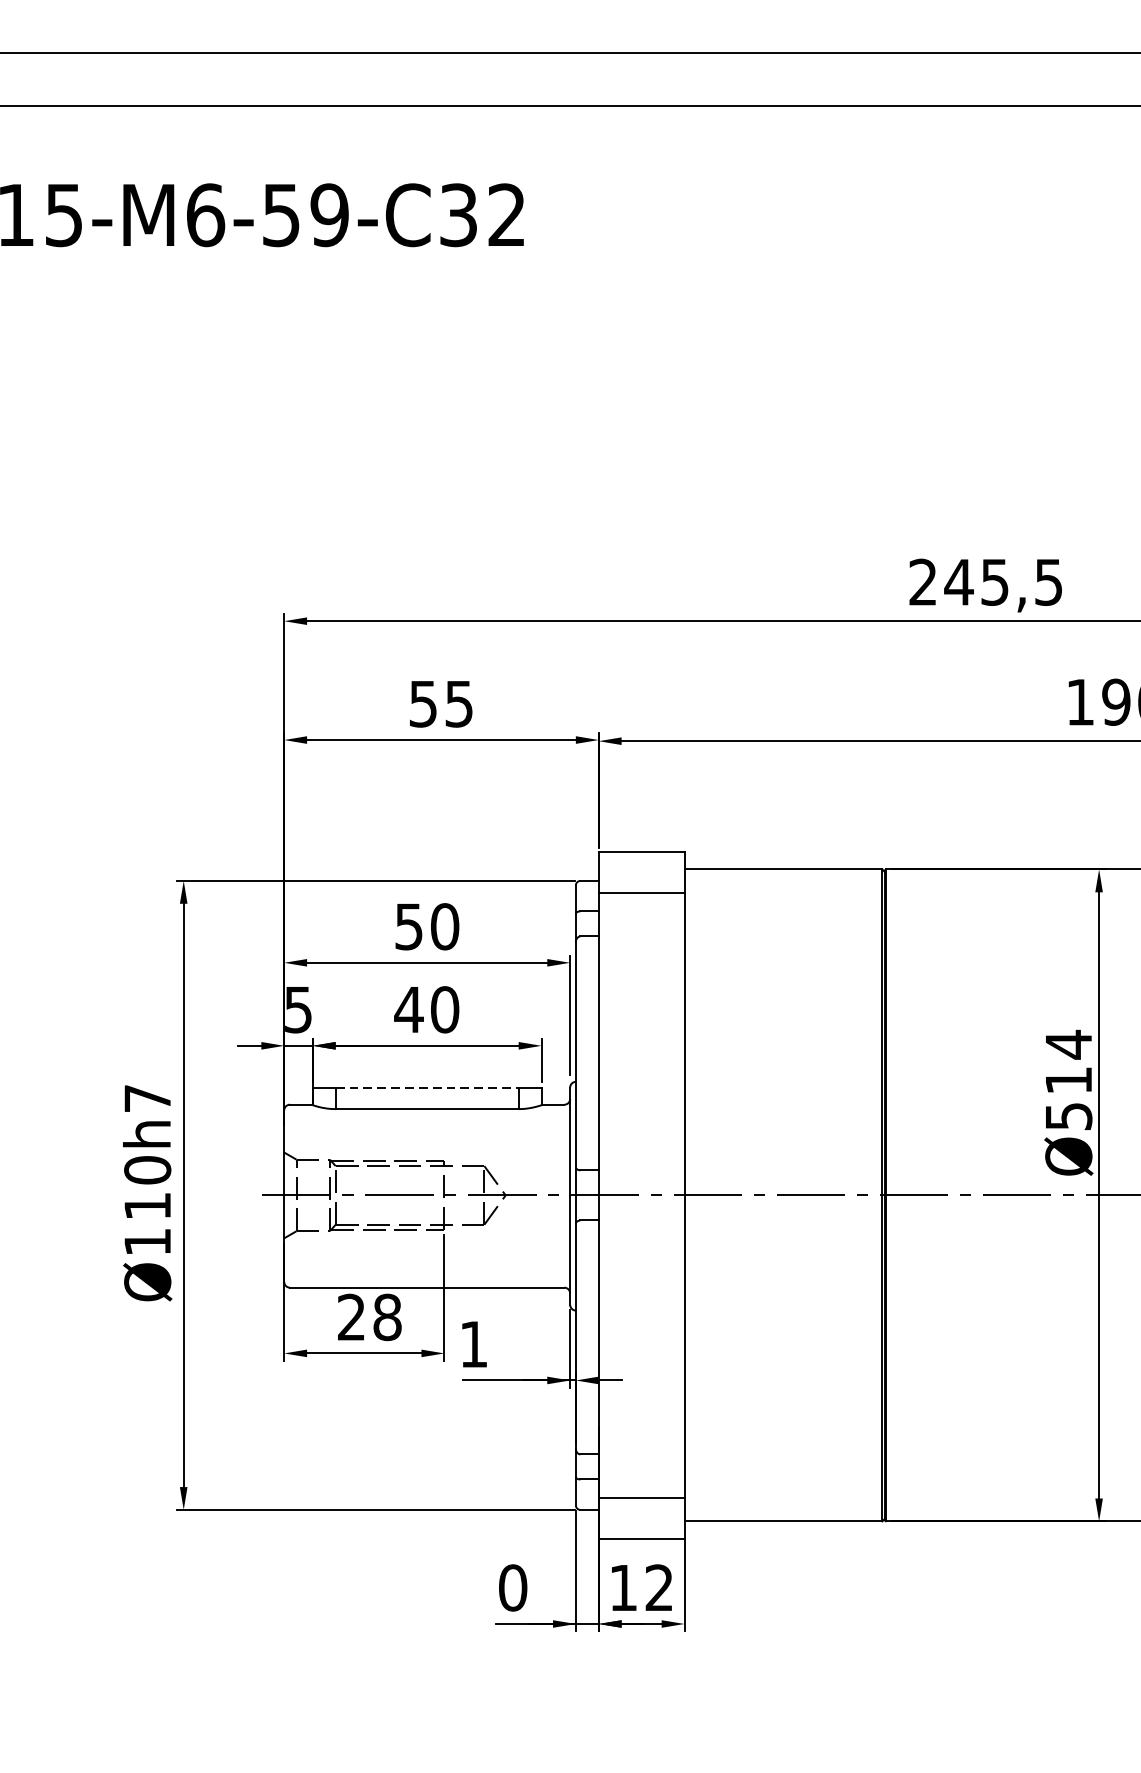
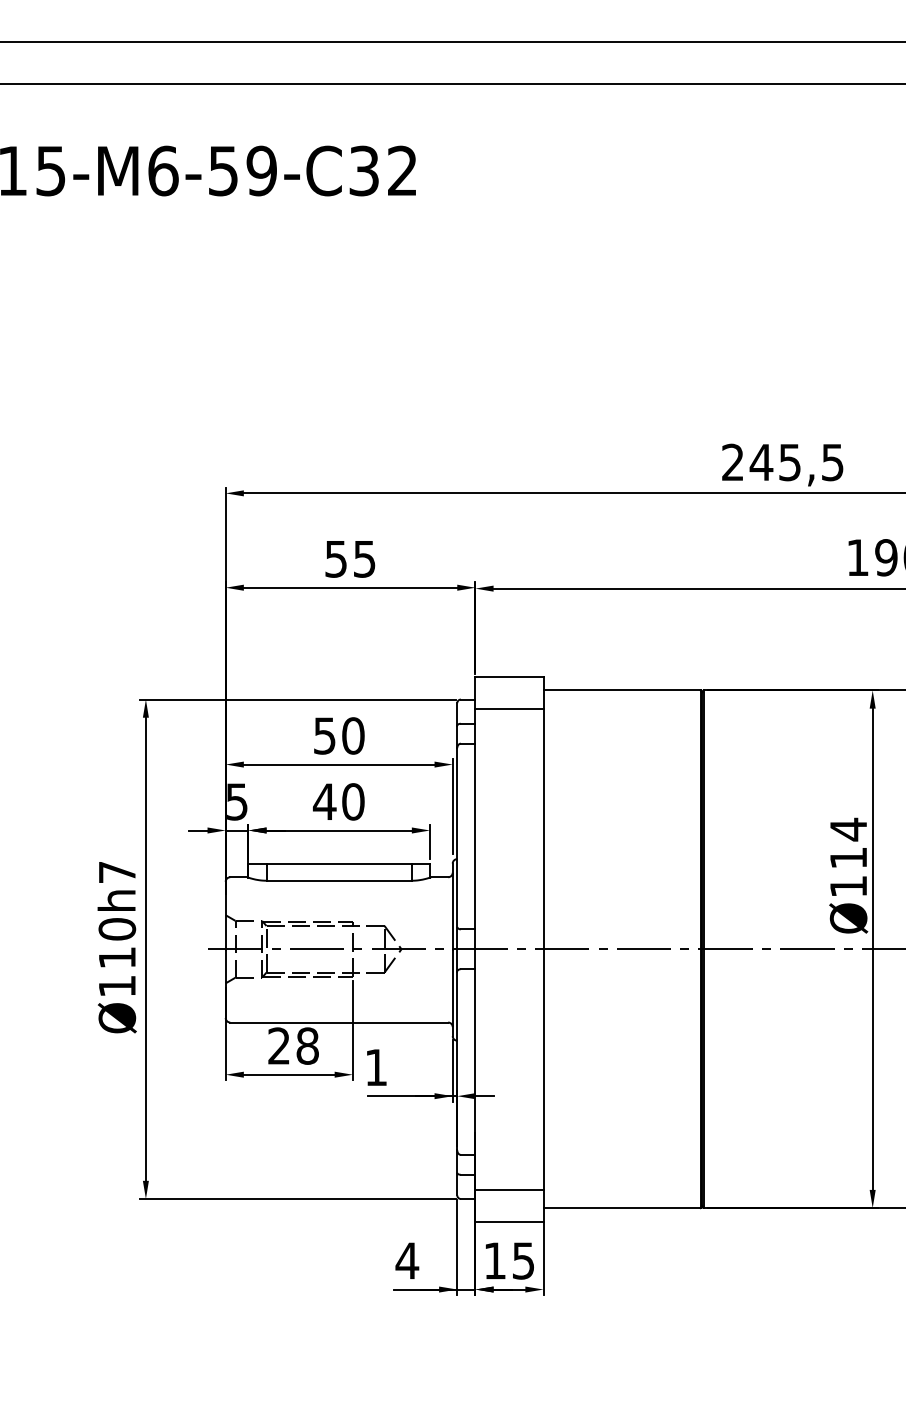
line: (427, 1087) -> (339, 863), dashed -> solid
text: (1068, 1116) -> (848, 886), Ø514 -> Ø114
text: (513, 1587) -> (407, 1260), 0 -> 4
text: (658, 1587) -> (522, 1260), 12 -> 15

